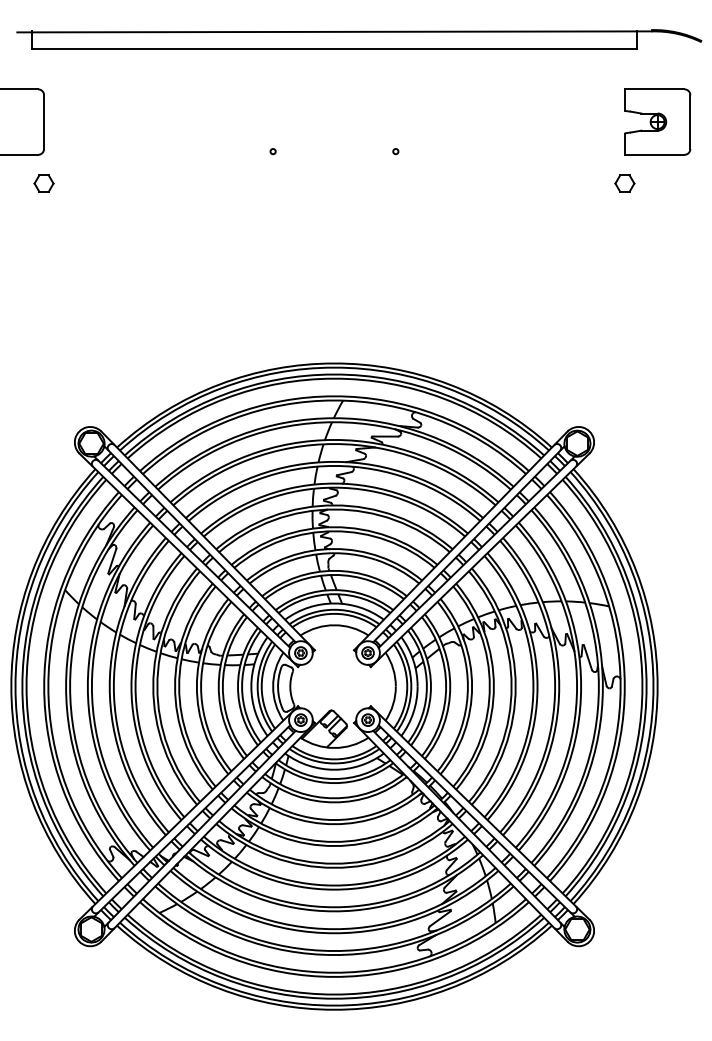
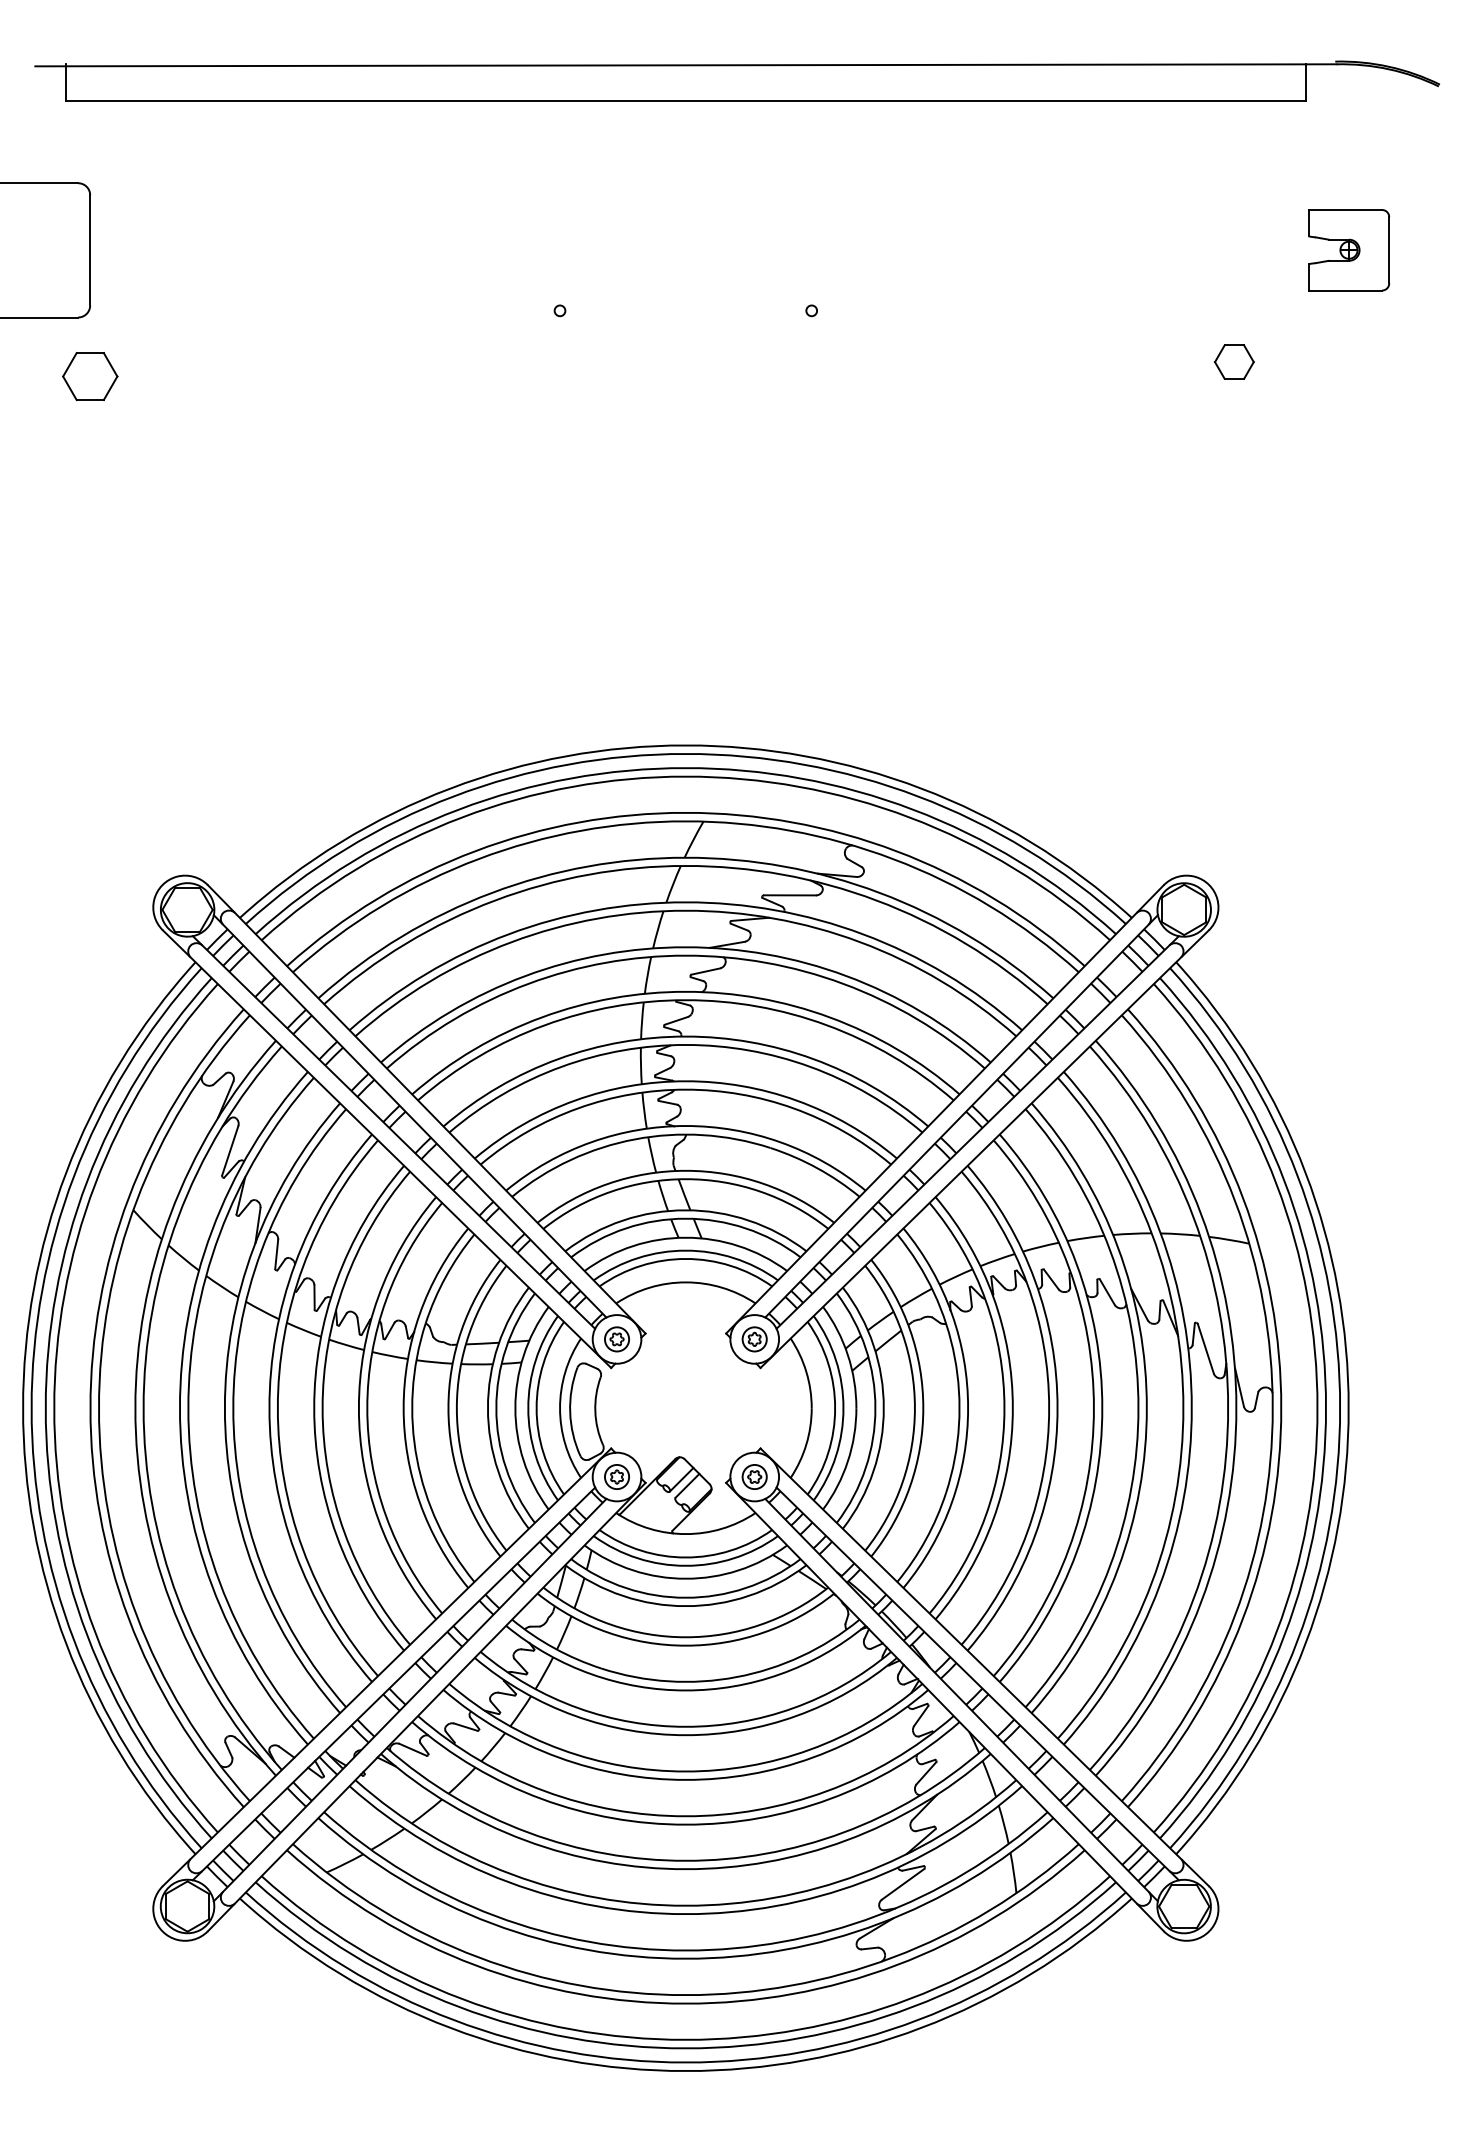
part: (657, 121) -> (1348, 249), size x0.6
part: (43, 183) -> (89, 376), size x1.4
part: (624, 183) -> (1233, 361), moved

